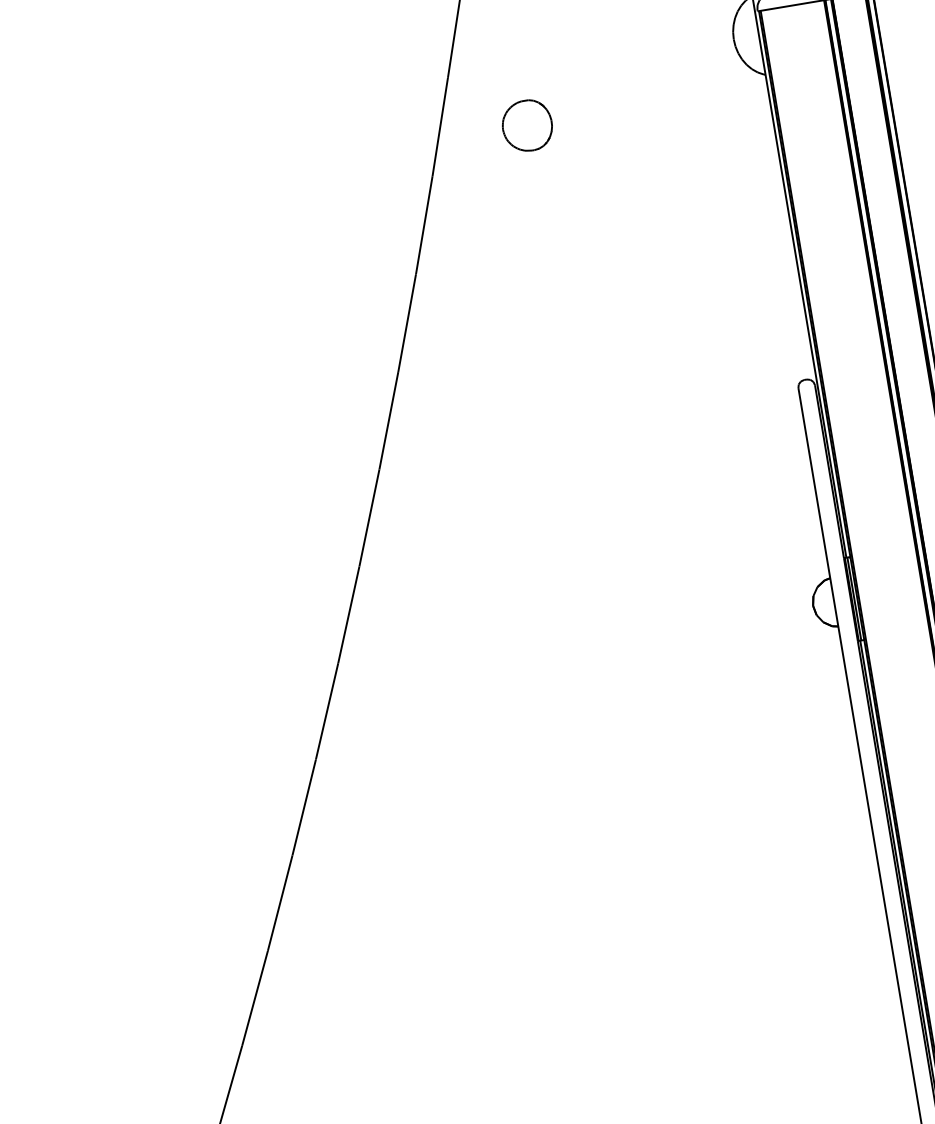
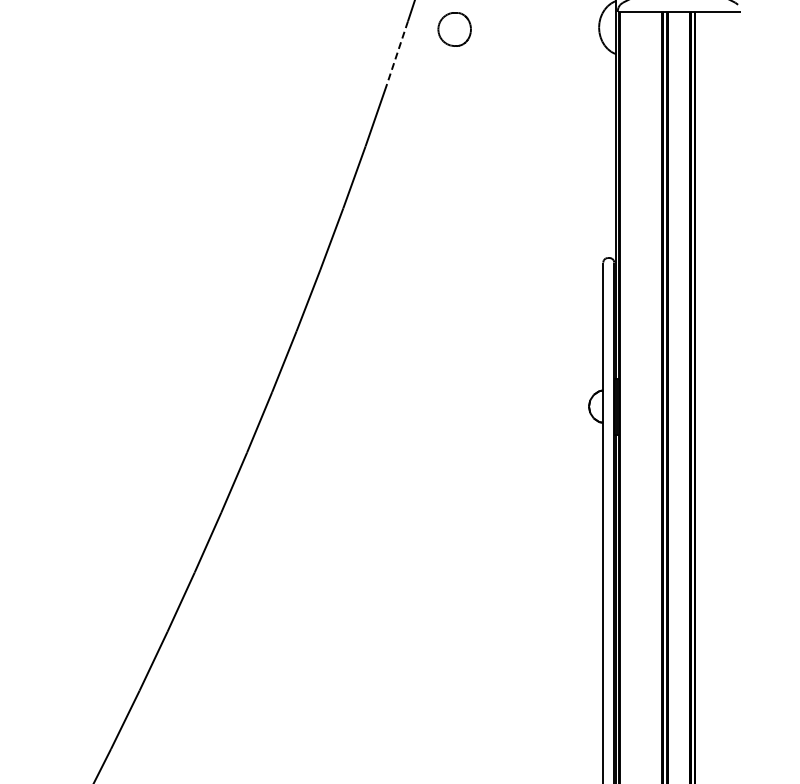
part: (527, 125) -> (454, 29), moved
line: (440, 128) -> (397, 53), solid -> dashed

